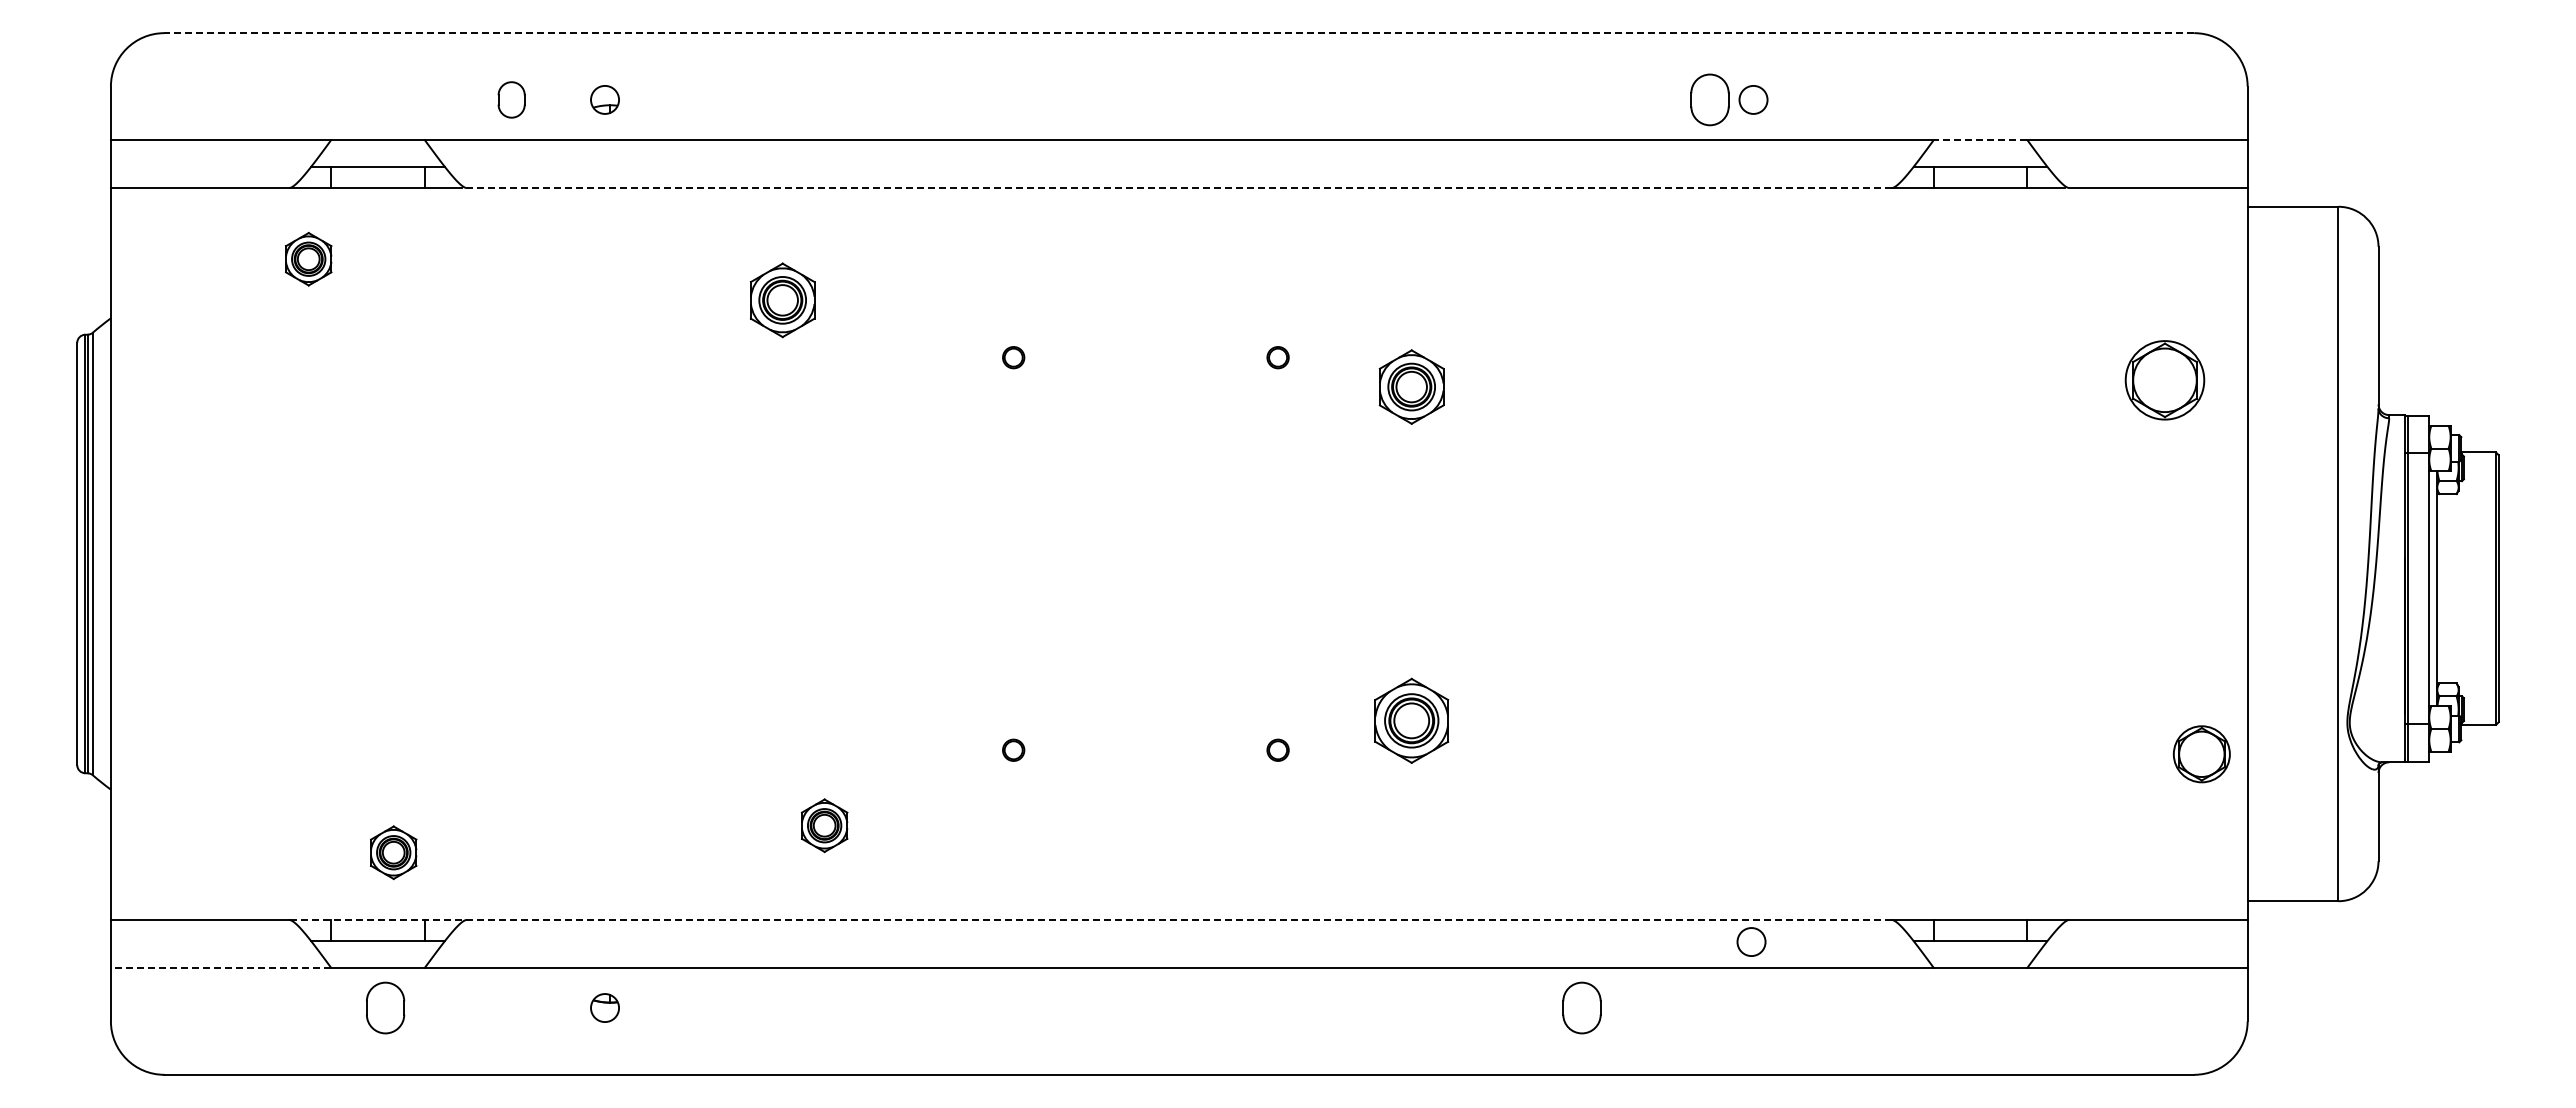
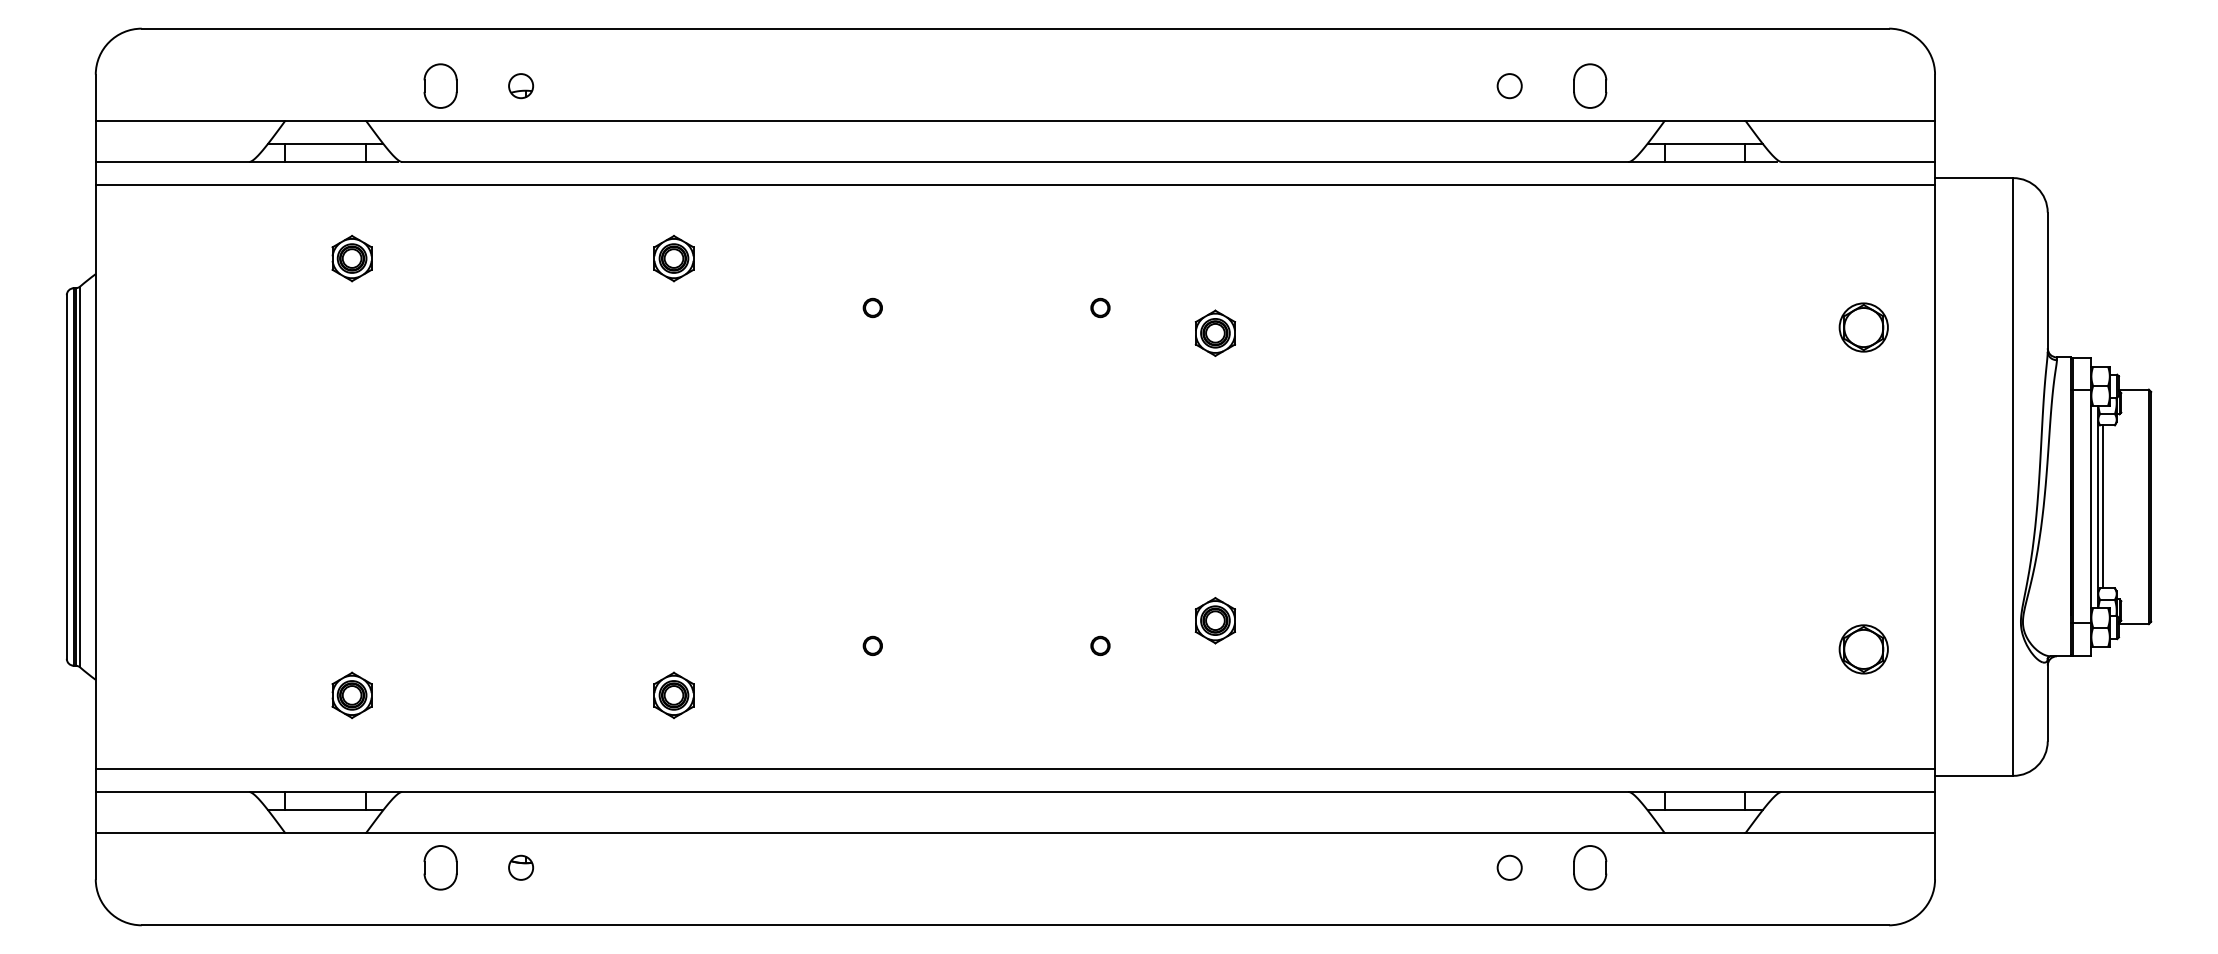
line: (1179, 33) -> (1015, 28), dashed -> solid
part: (511, 99) -> (440, 85), size x1.43
part: (1709, 99) -> (1589, 85), moved
line: (1980, 140) -> (1705, 121), dashed -> solid
line: (1178, 188) -> (1014, 162), dashed -> solid
line: (1178, 214) -> (1014, 184), added
part: (308, 259) -> (351, 258), moved
part: (782, 299) -> (673, 257), size x0.71
part: (2164, 380) -> (1863, 327), size x0.71
part: (1411, 386) -> (1215, 332), size x0.71
line: (2442, 588) -> (2102, 506), added
part: (1411, 720) -> (1215, 620), size x0.62
part: (2201, 754) -> (1863, 649), moved
part: (824, 825) -> (673, 695), moved
part: (393, 852) -> (351, 695), moved
line: (1178, 893) -> (1014, 769), added
line: (1090, 919) -> (938, 791), dashed -> solid
circle: (1751, 941) -> (1509, 867), moved
line: (220, 967) -> (190, 832), dashed -> solid
part: (385, 1007) -> (440, 867), moved
part: (1581, 1007) -> (1589, 867), moved

